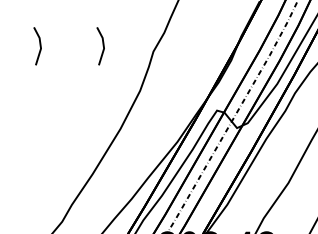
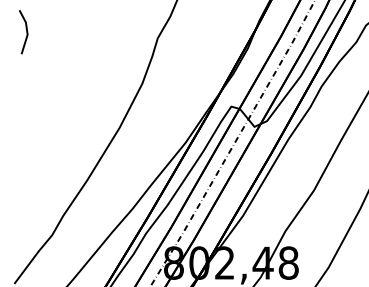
line: (103, 46) -> (99, 32), removed

